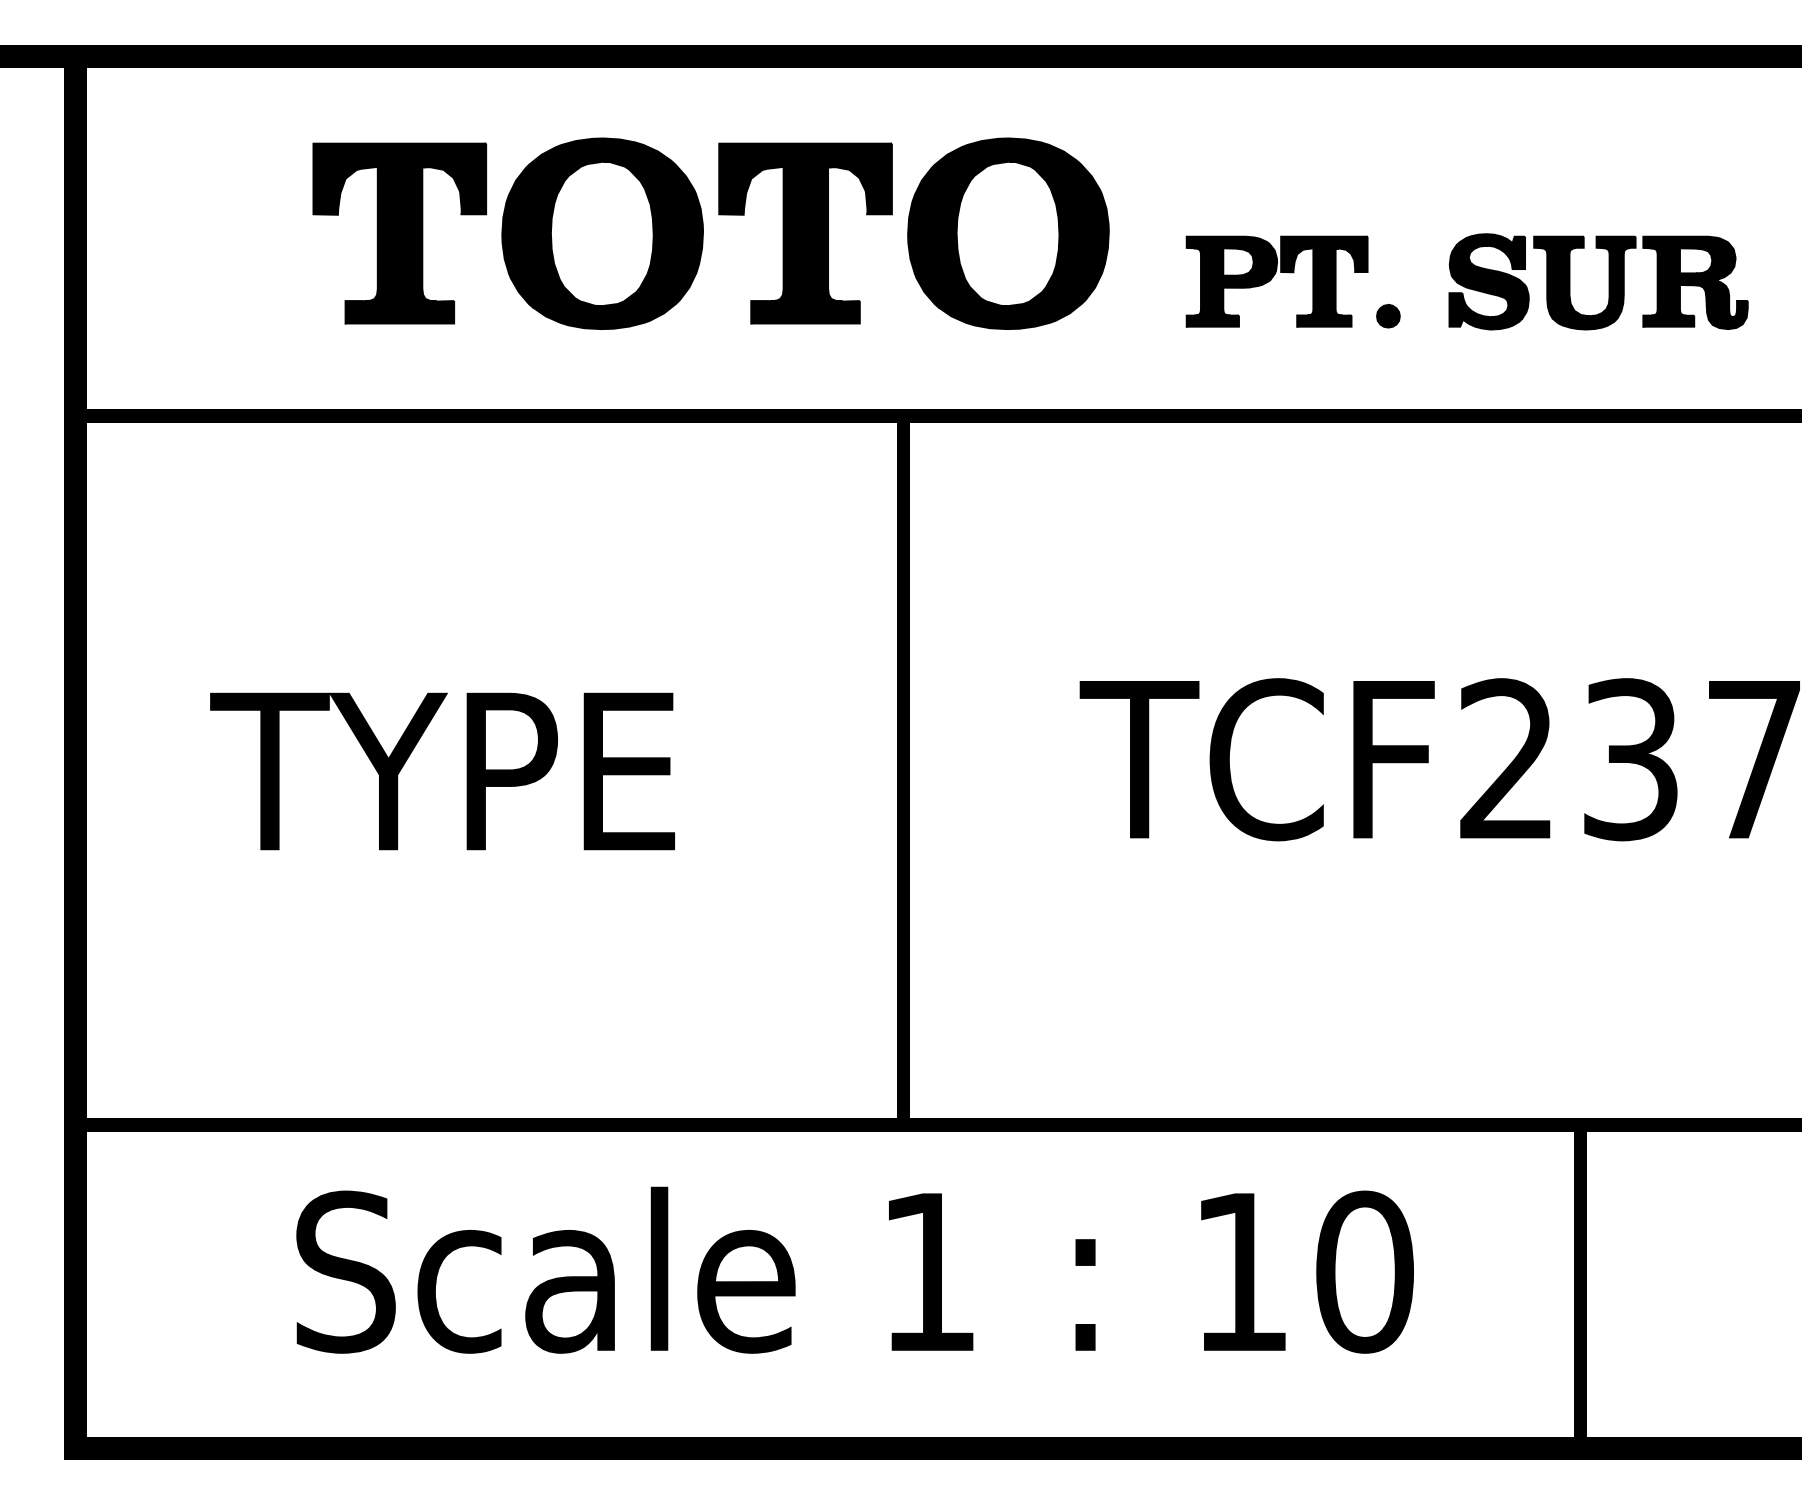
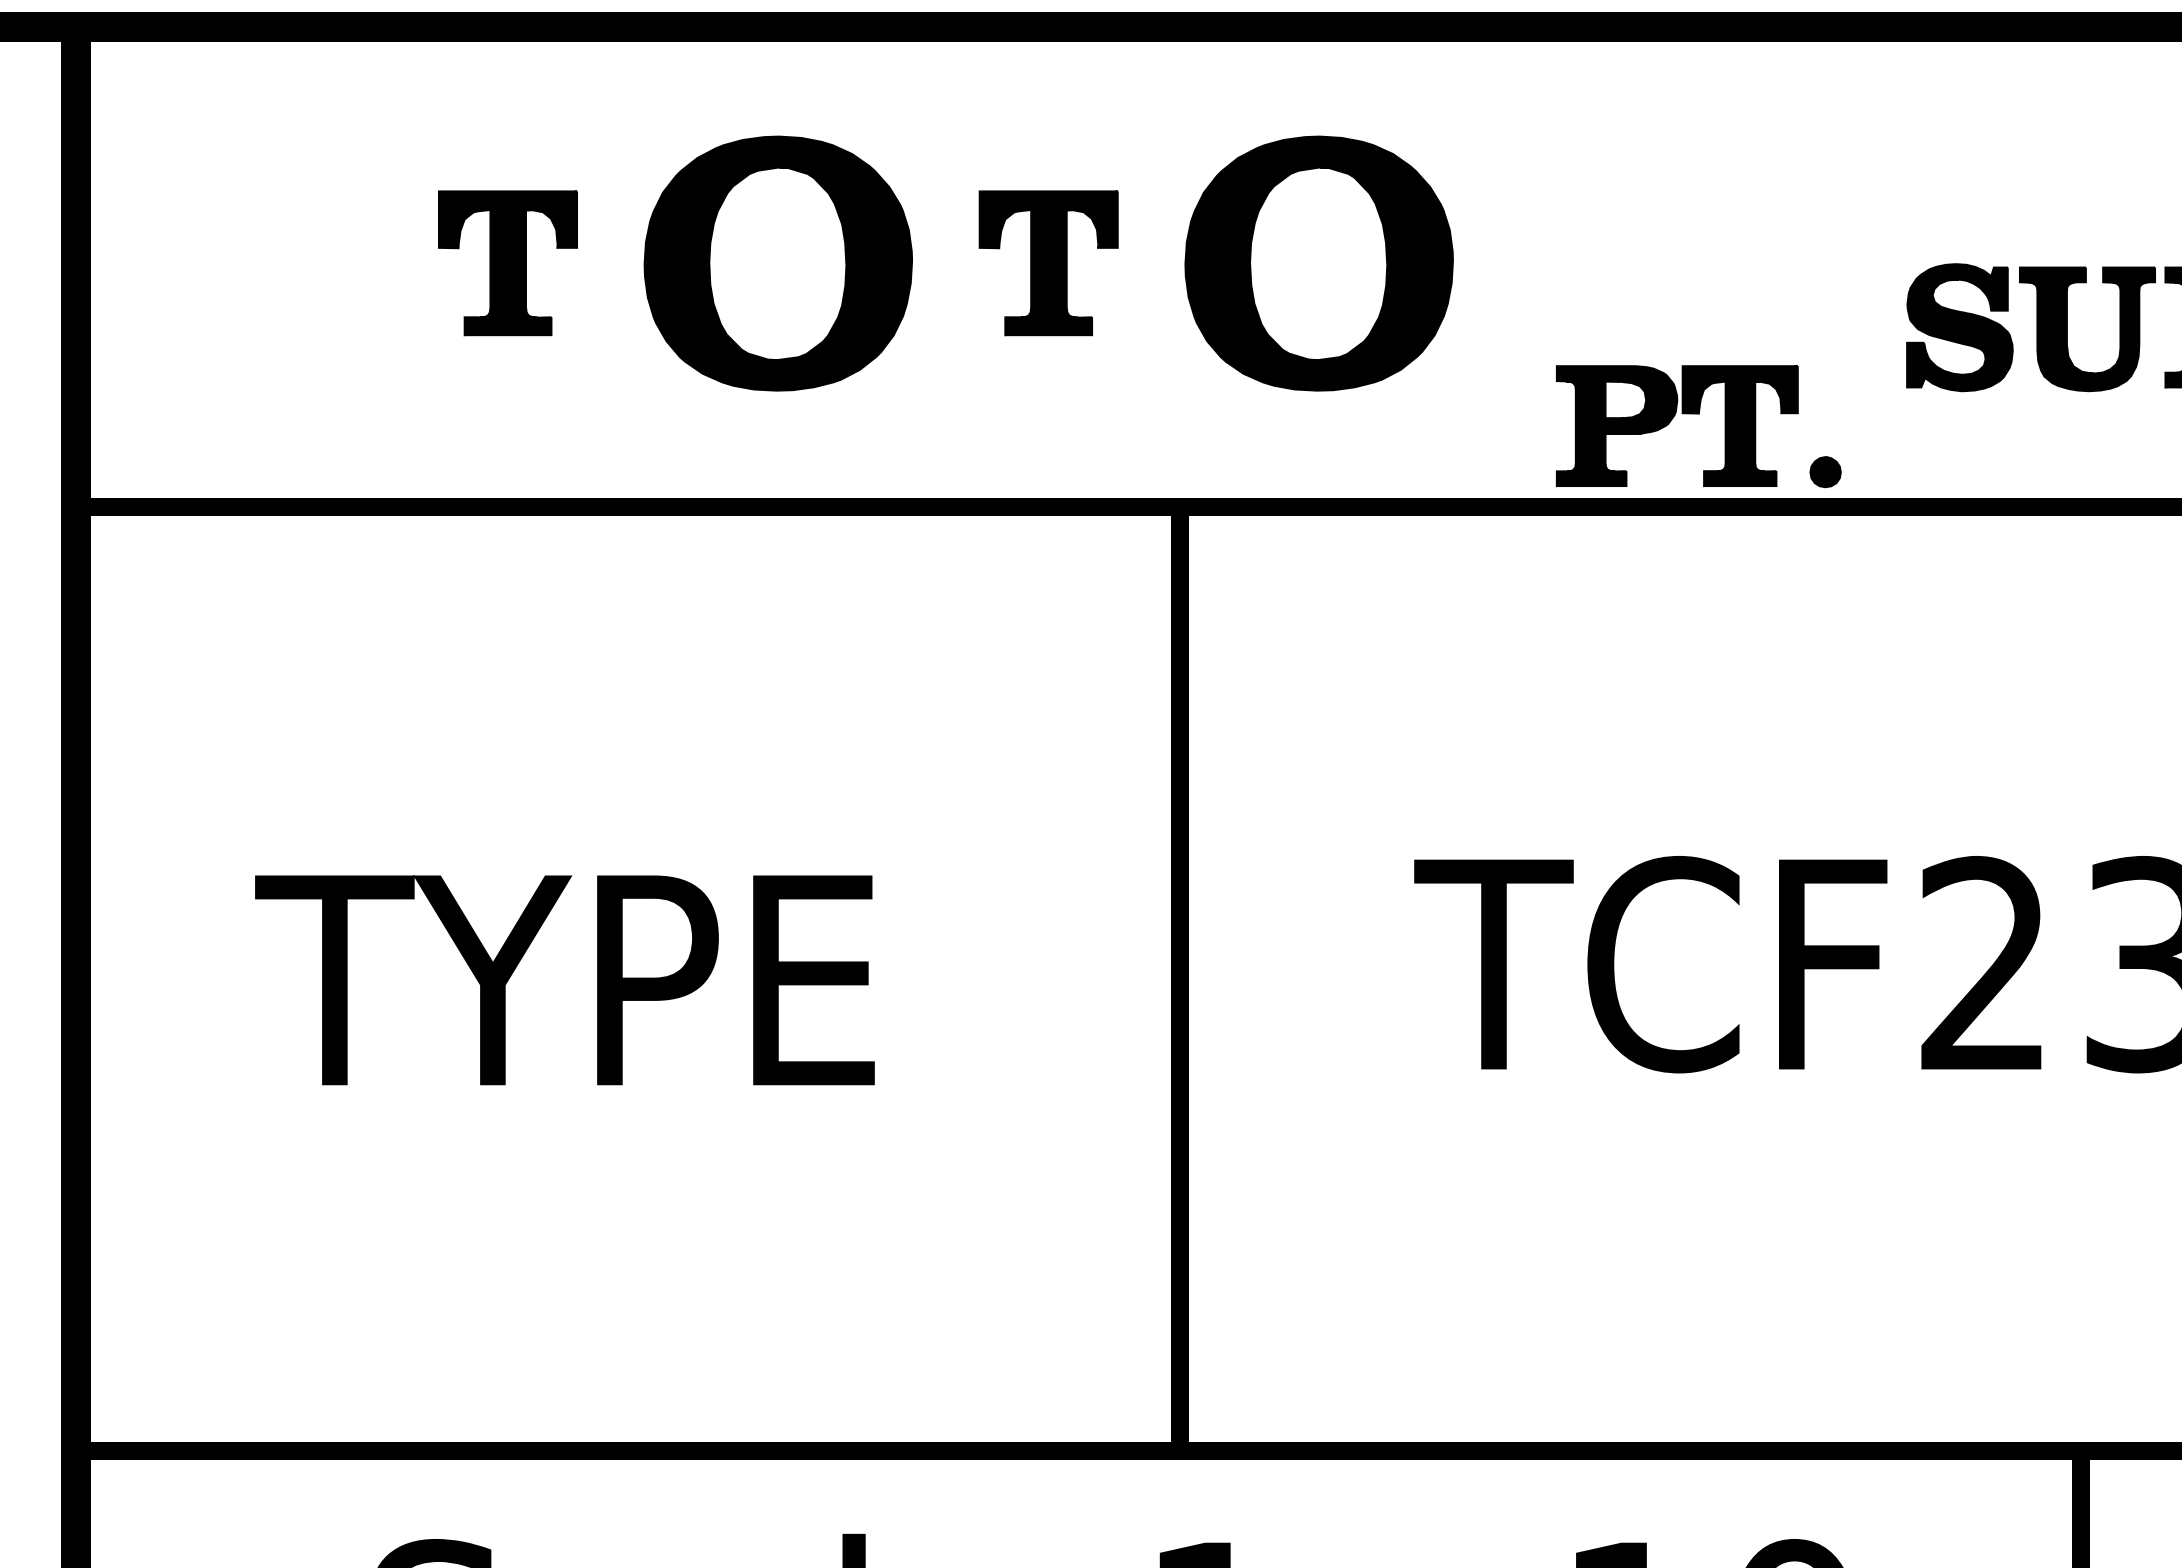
part: (399, 233) -> (507, 263), size x0.6
part: (805, 233) -> (1048, 263), size x0.6
part: (1292, 273) -> (1697, 415), moved

